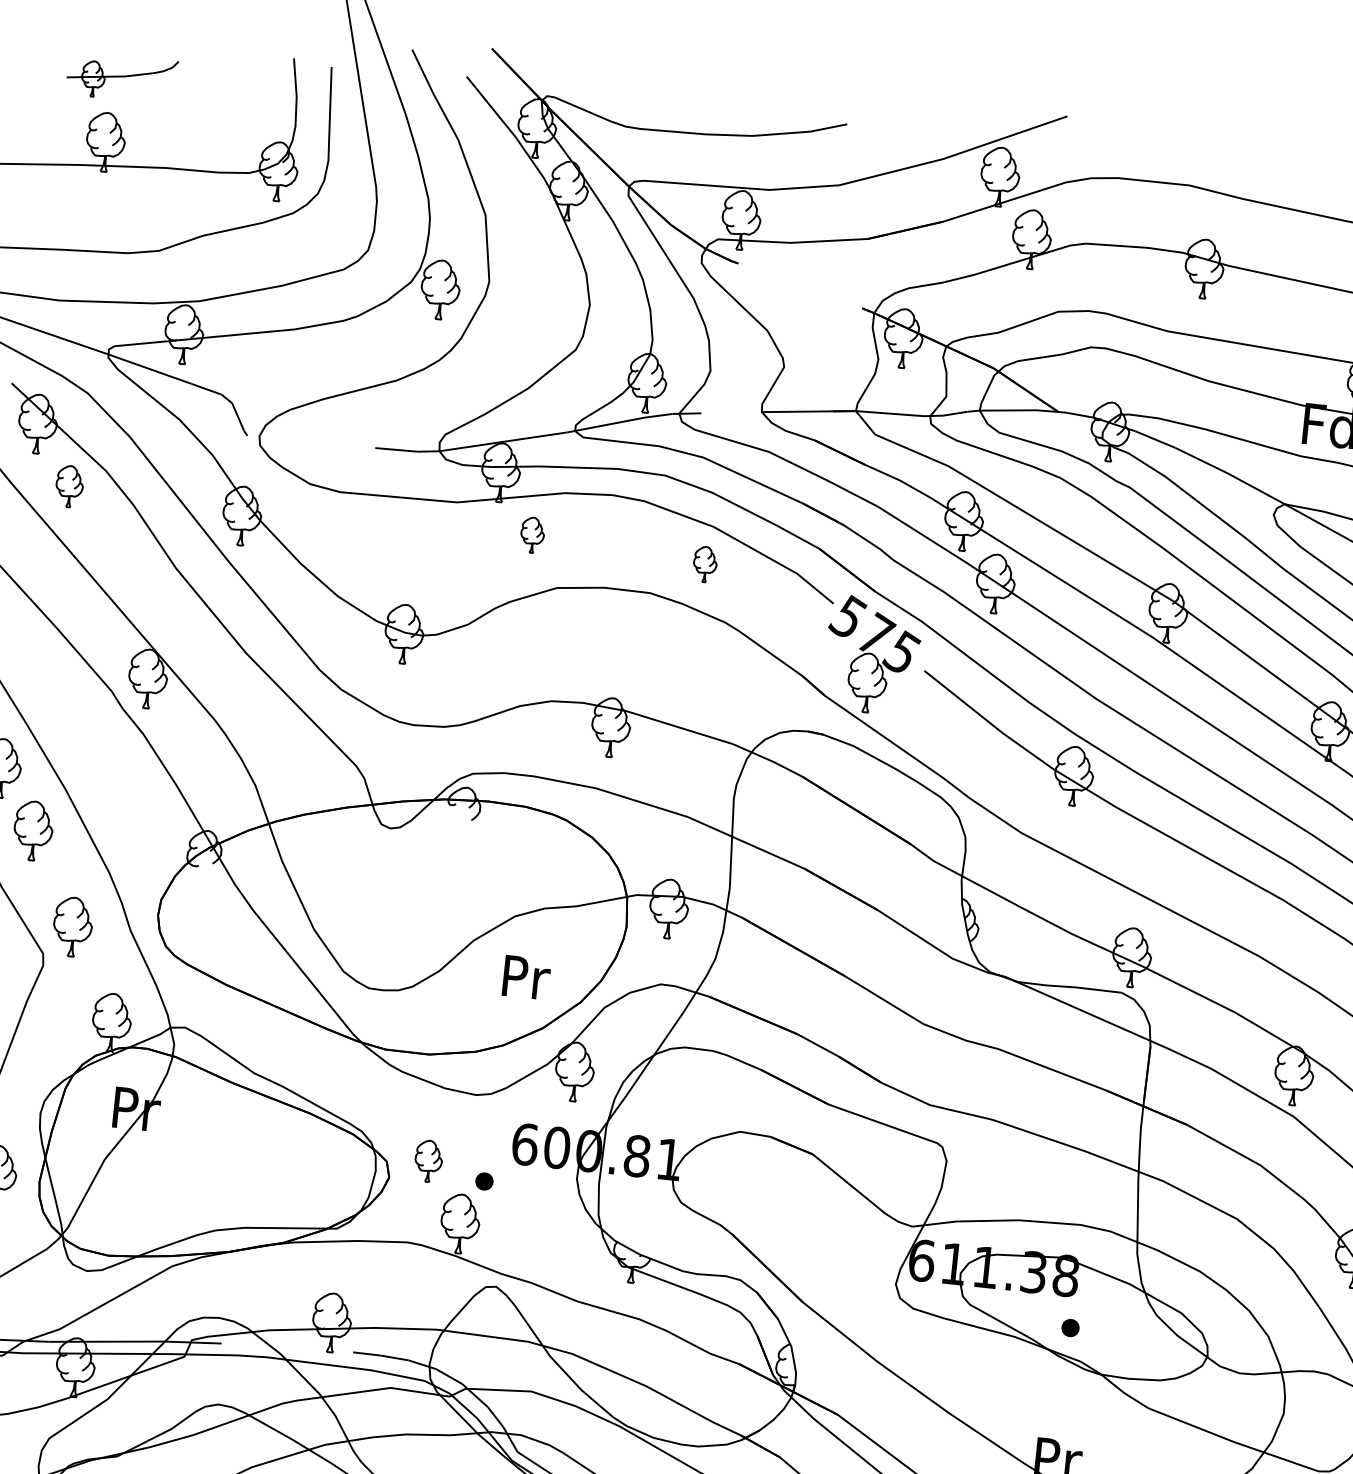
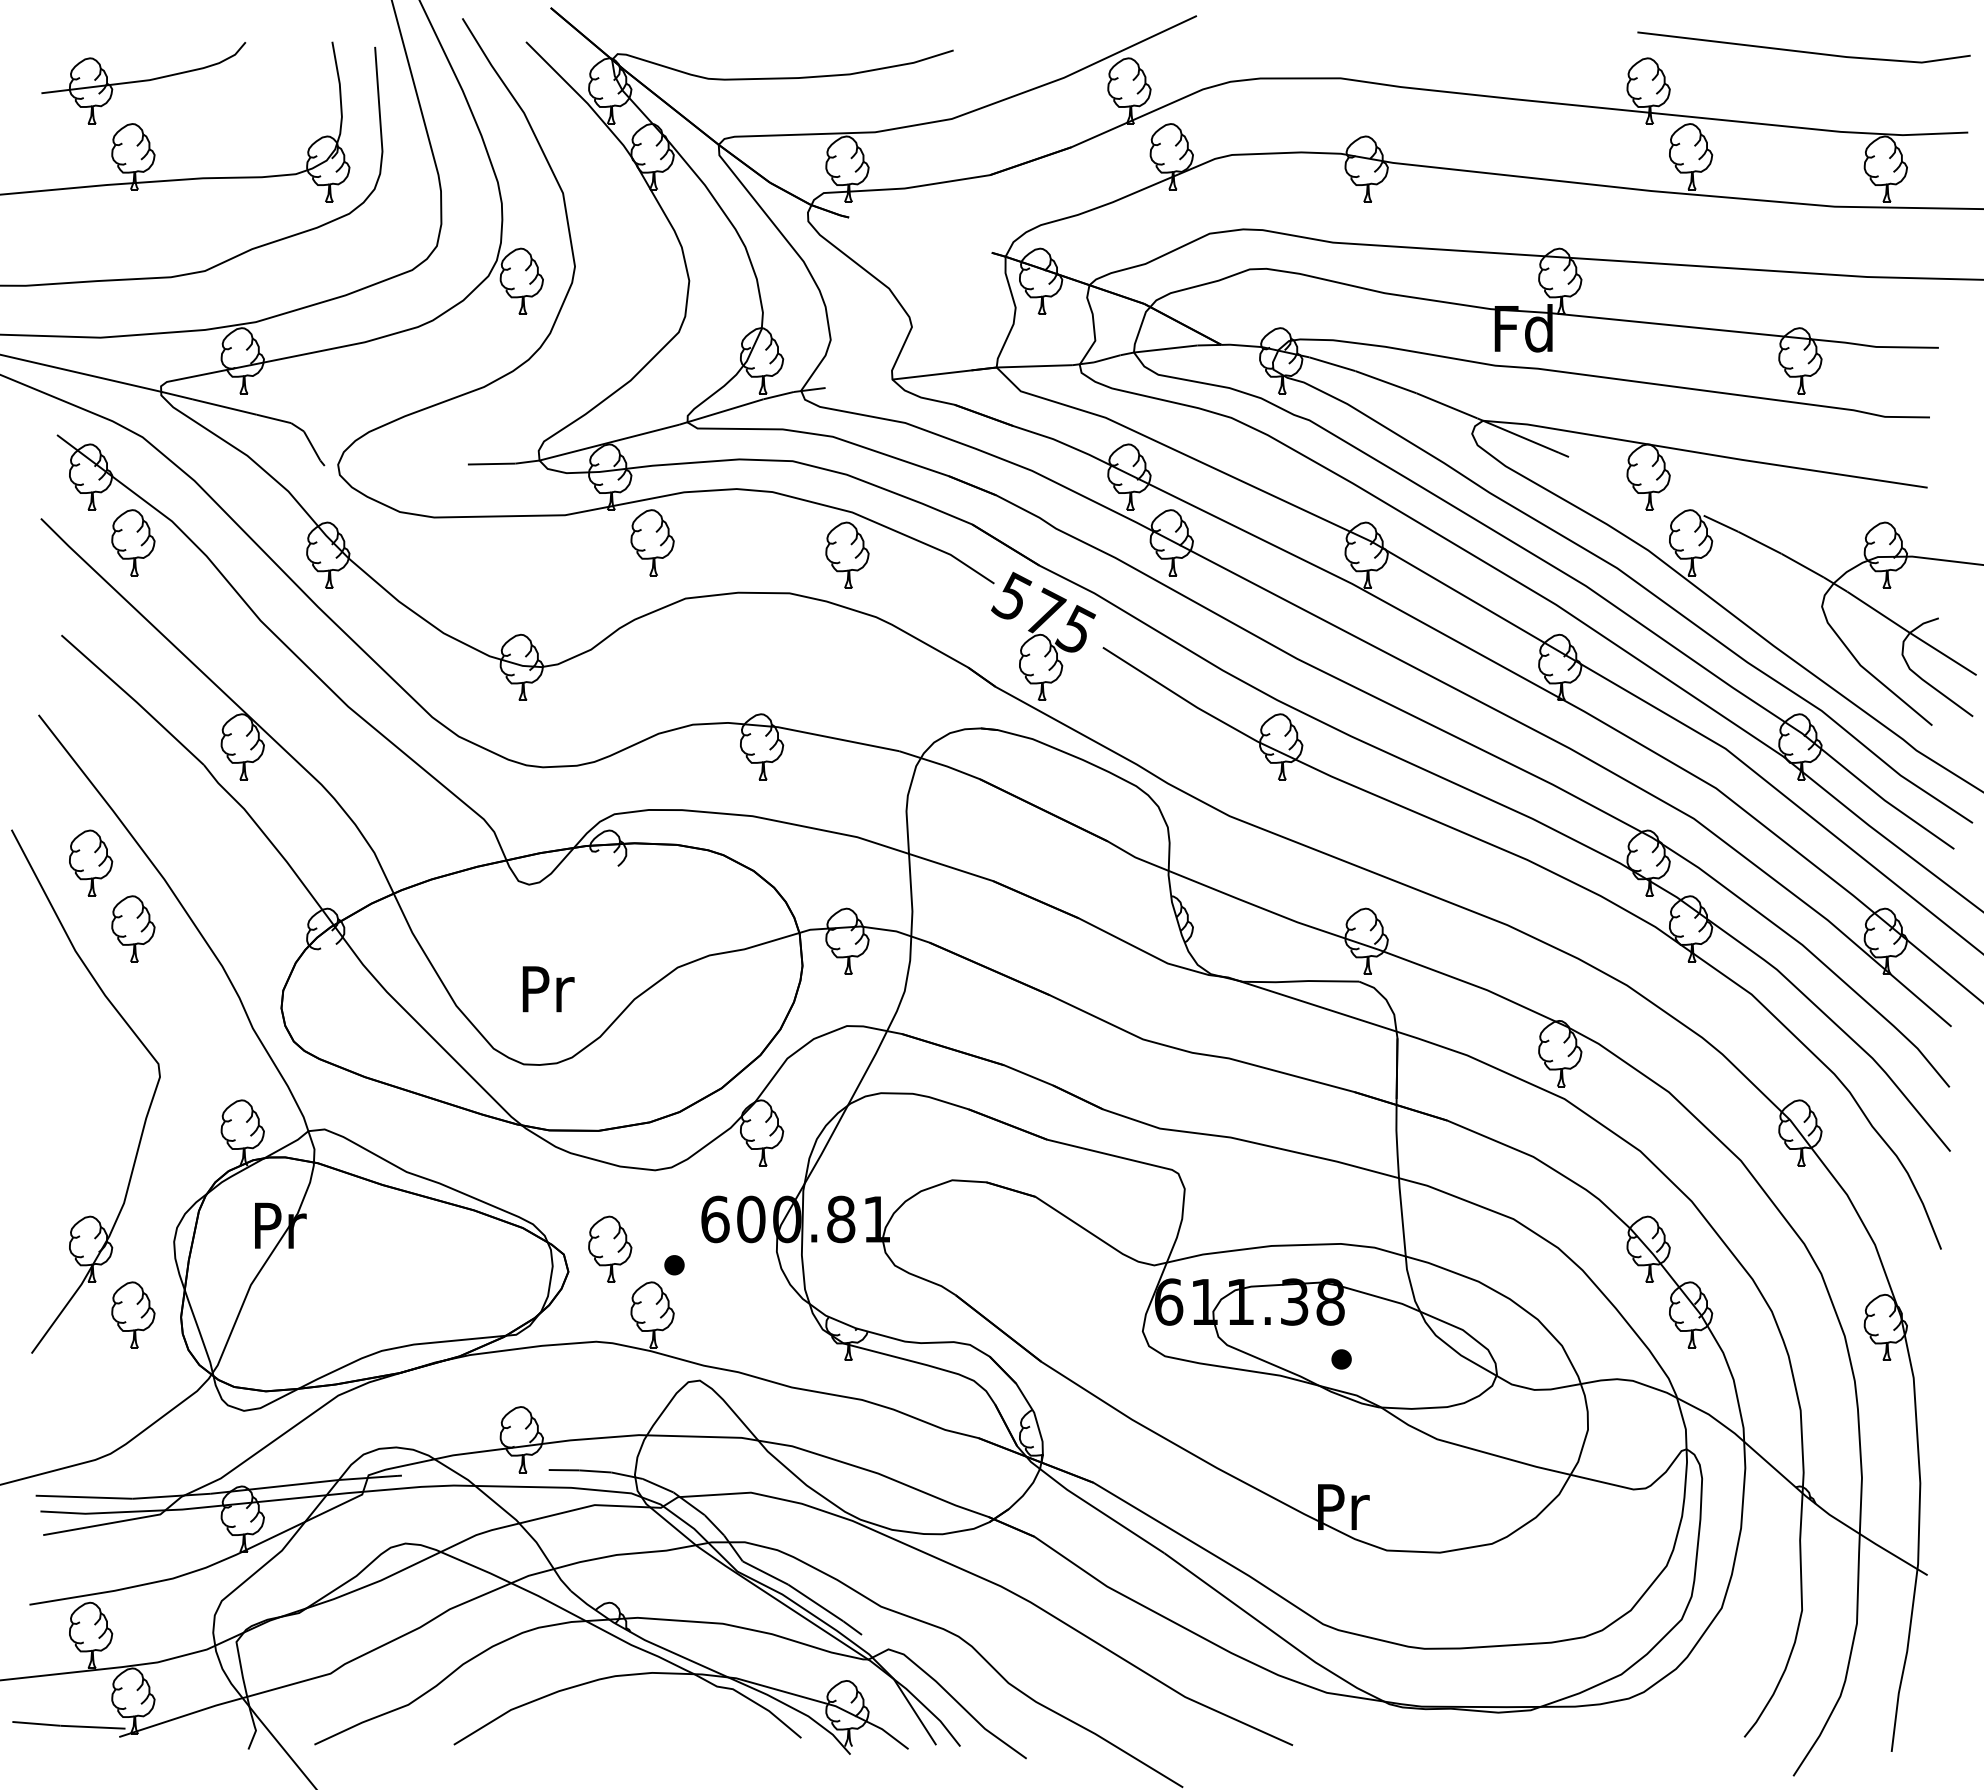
part: (121, 77) -> (143, 83), size x1.67
part: (69, 486) -> (133, 542), size x1.43
part: (532, 534) -> (652, 542), size x1.67
part: (705, 563) -> (847, 554), size x1.67
part: (73, 926) -> (188, 1030), removed
text: (526, 977) -> (548, 989), moved
part: (428, 1160) -> (610, 1248), size x1.43

